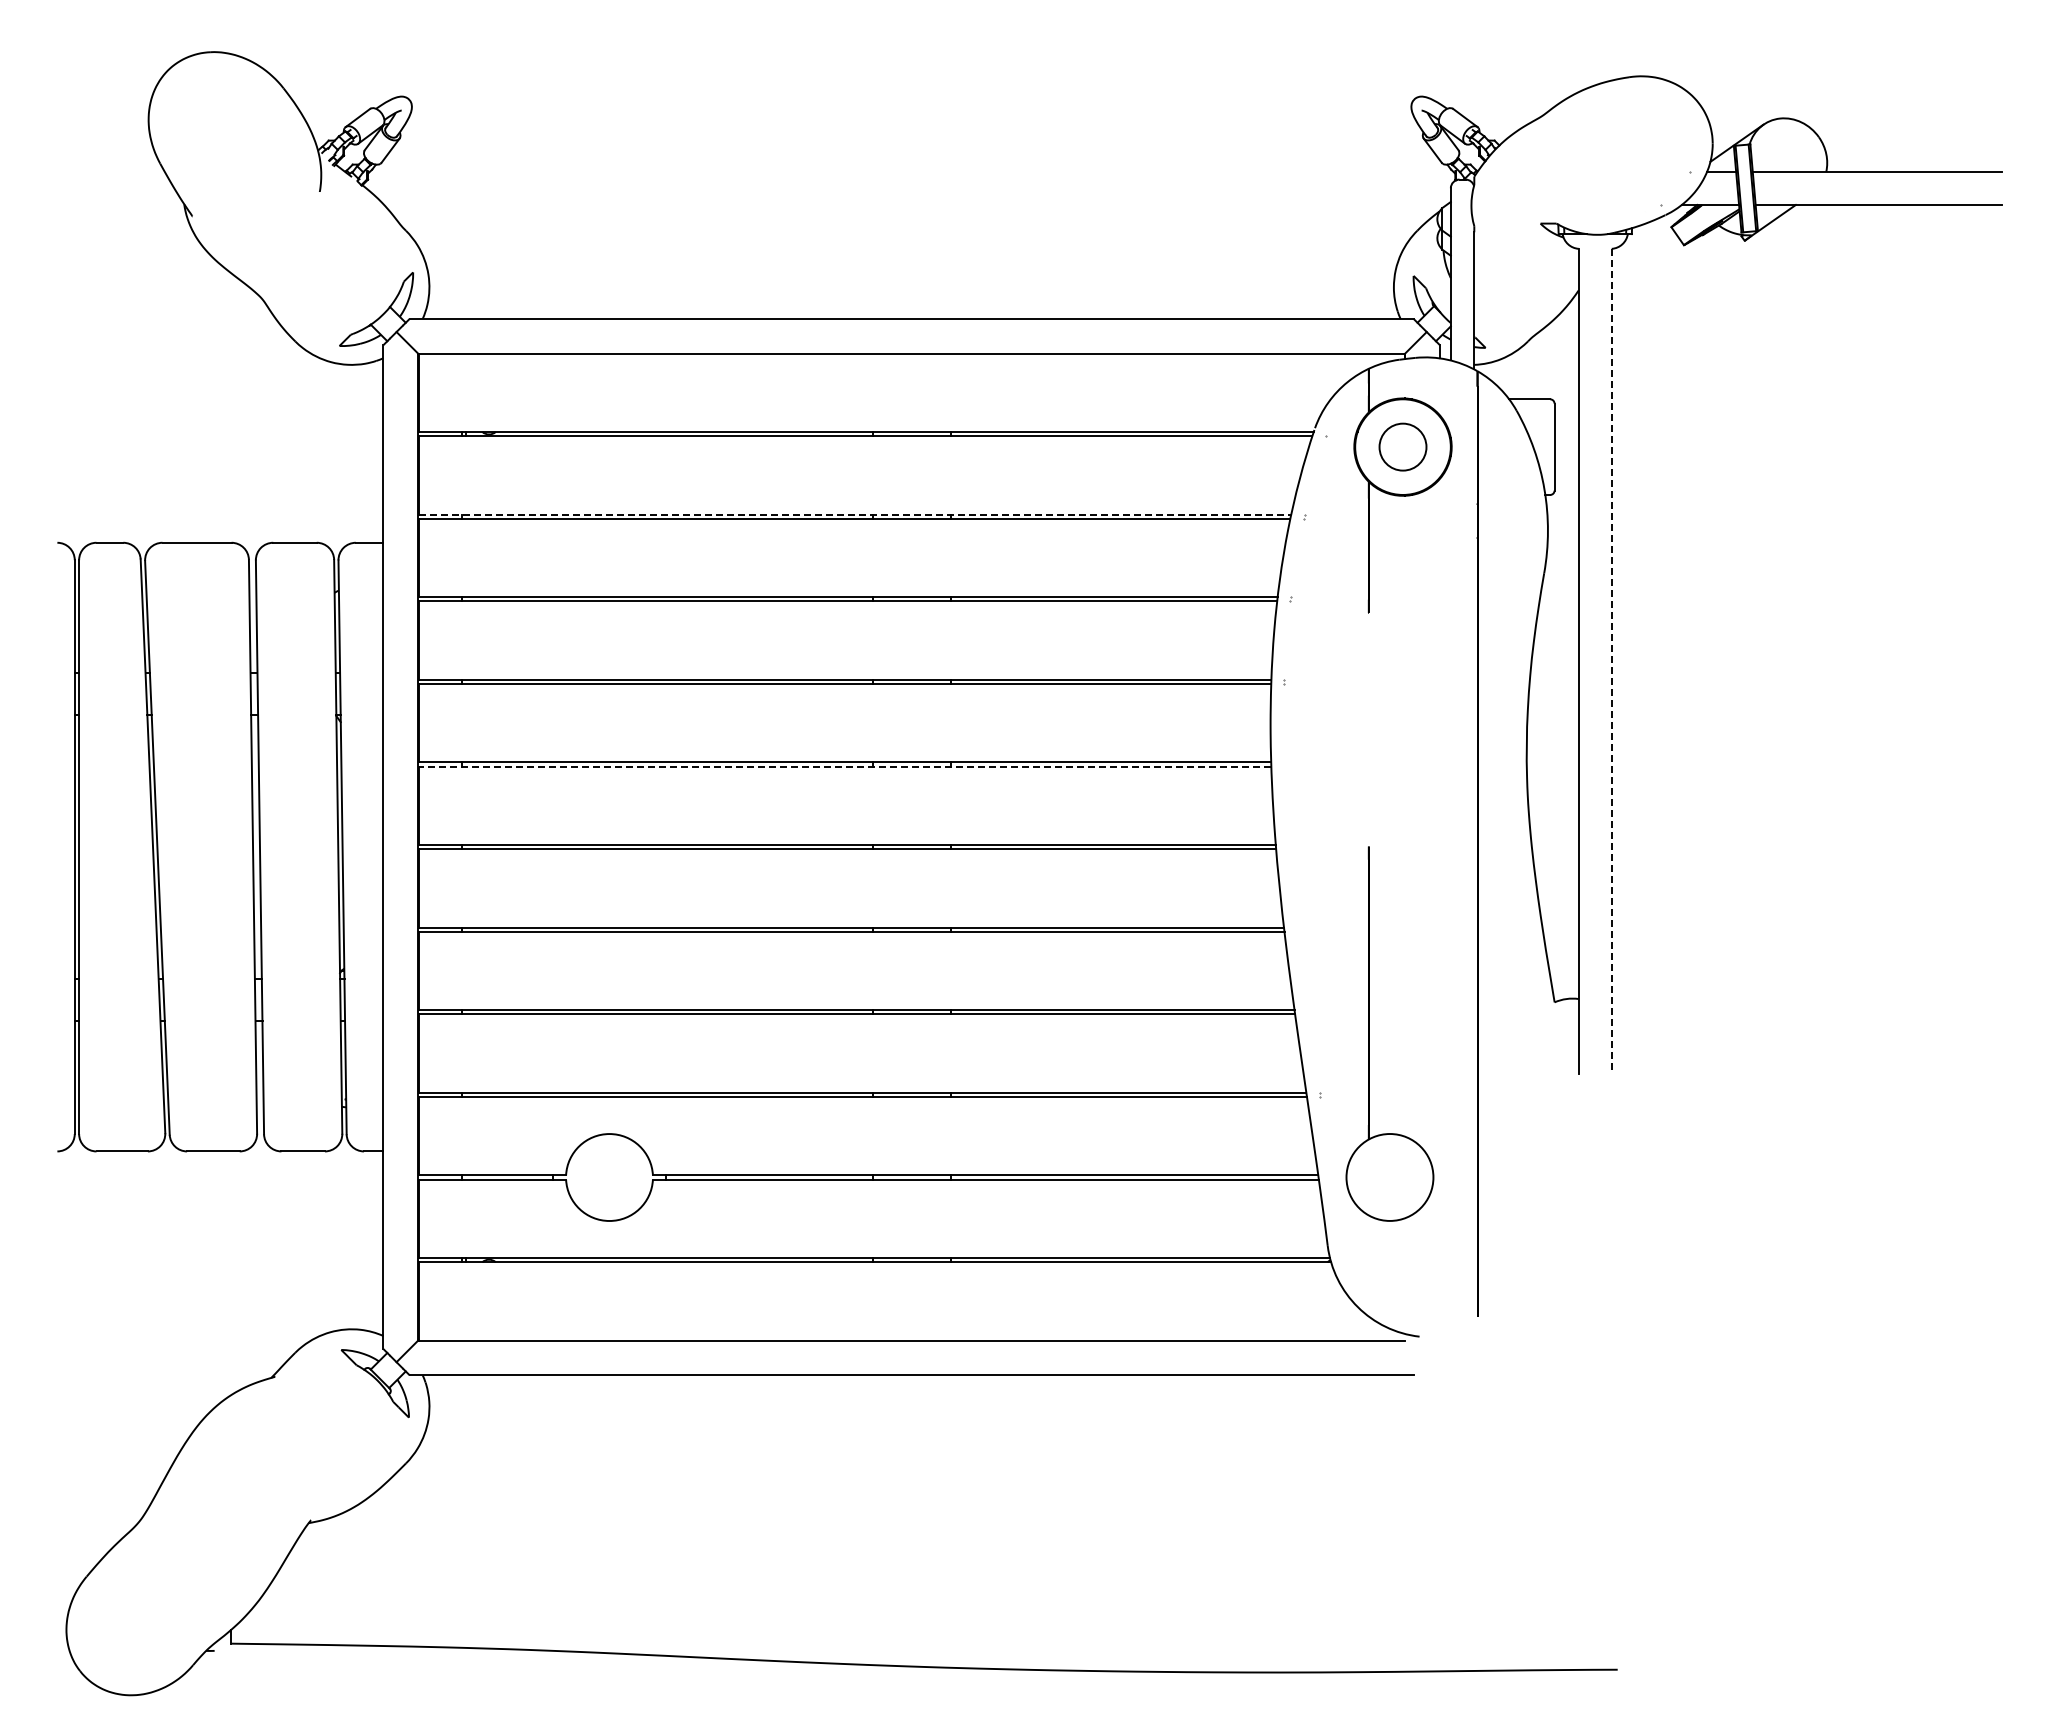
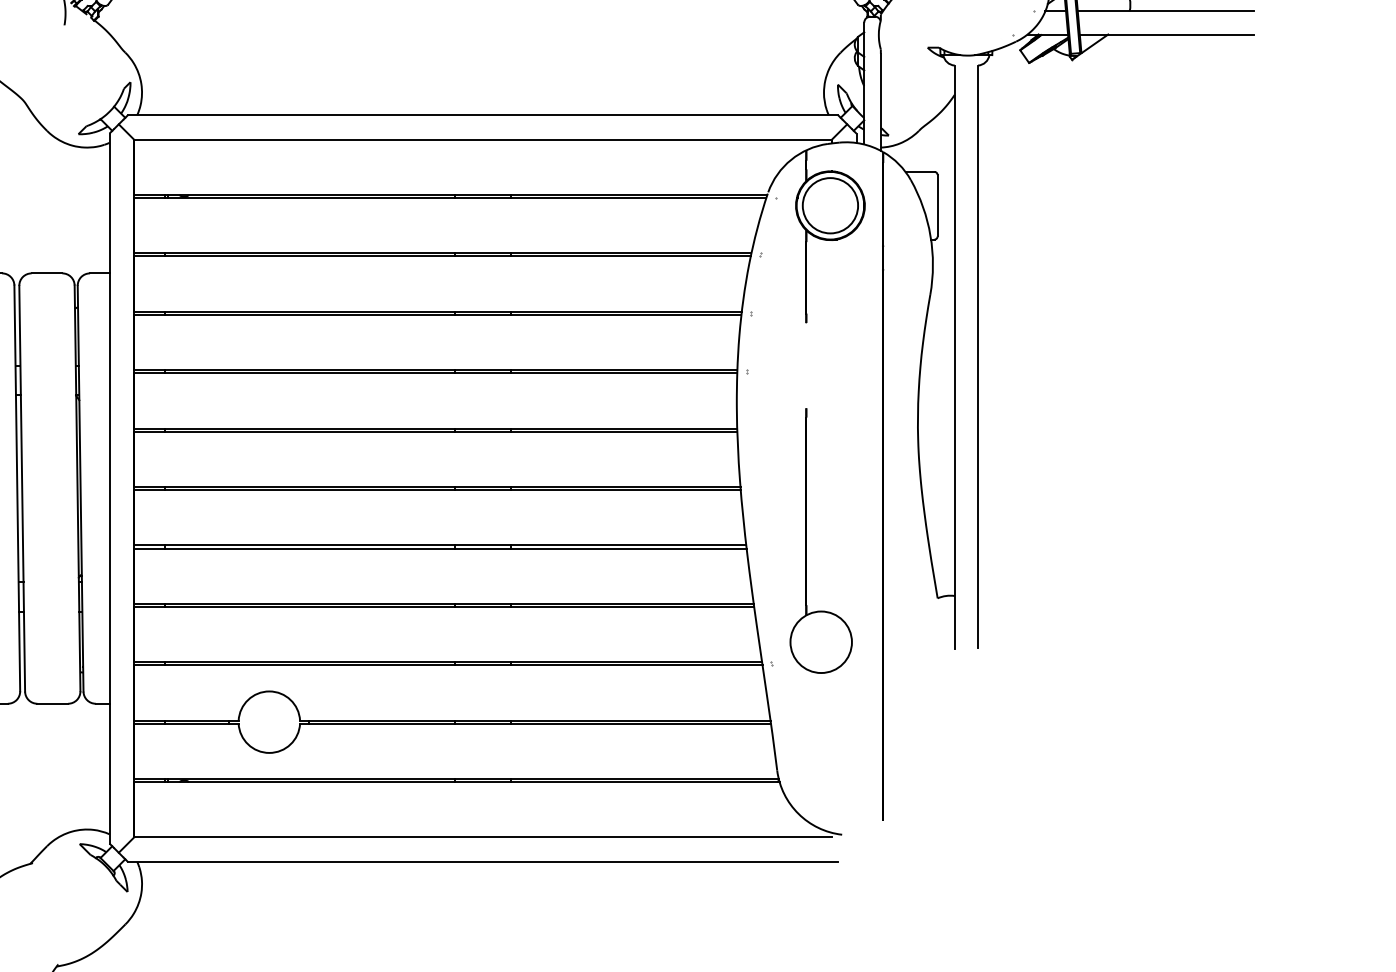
circle: (1402, 447) -> (830, 206), size x1.67
line: (855, 514) -> (443, 253), dashed -> solid
line: (1611, 661) -> (977, 357), dashed -> solid
line: (844, 766) -> (435, 431), dashed -> solid
part: (1369, 1033) -> (806, 540), moved

